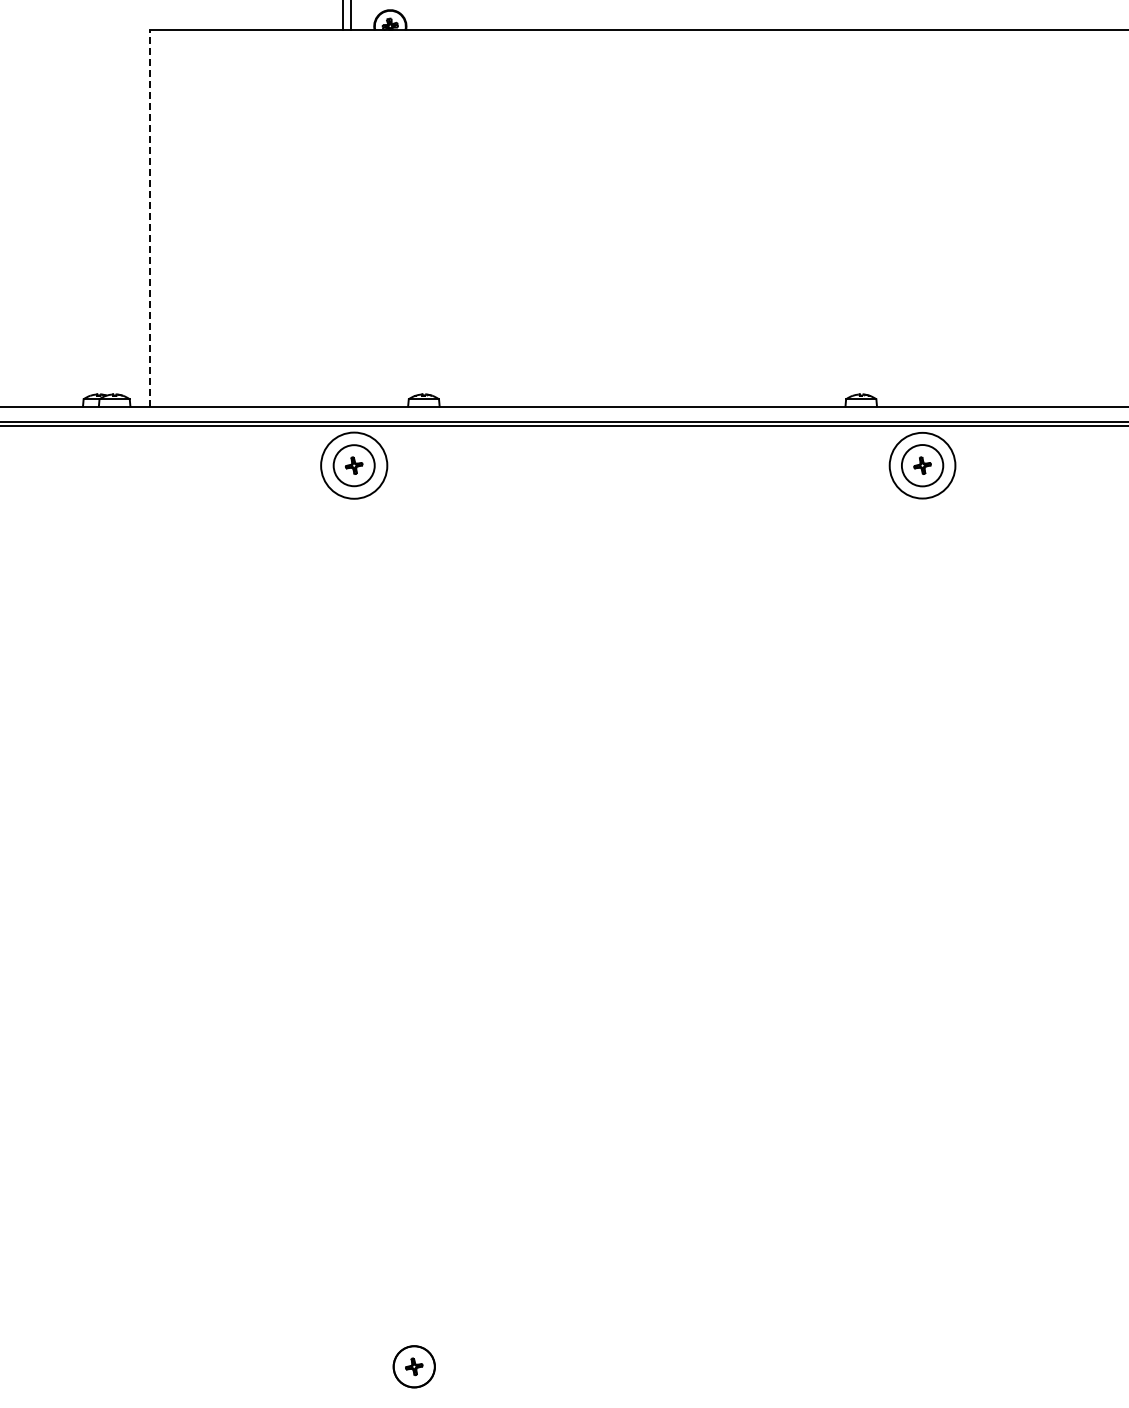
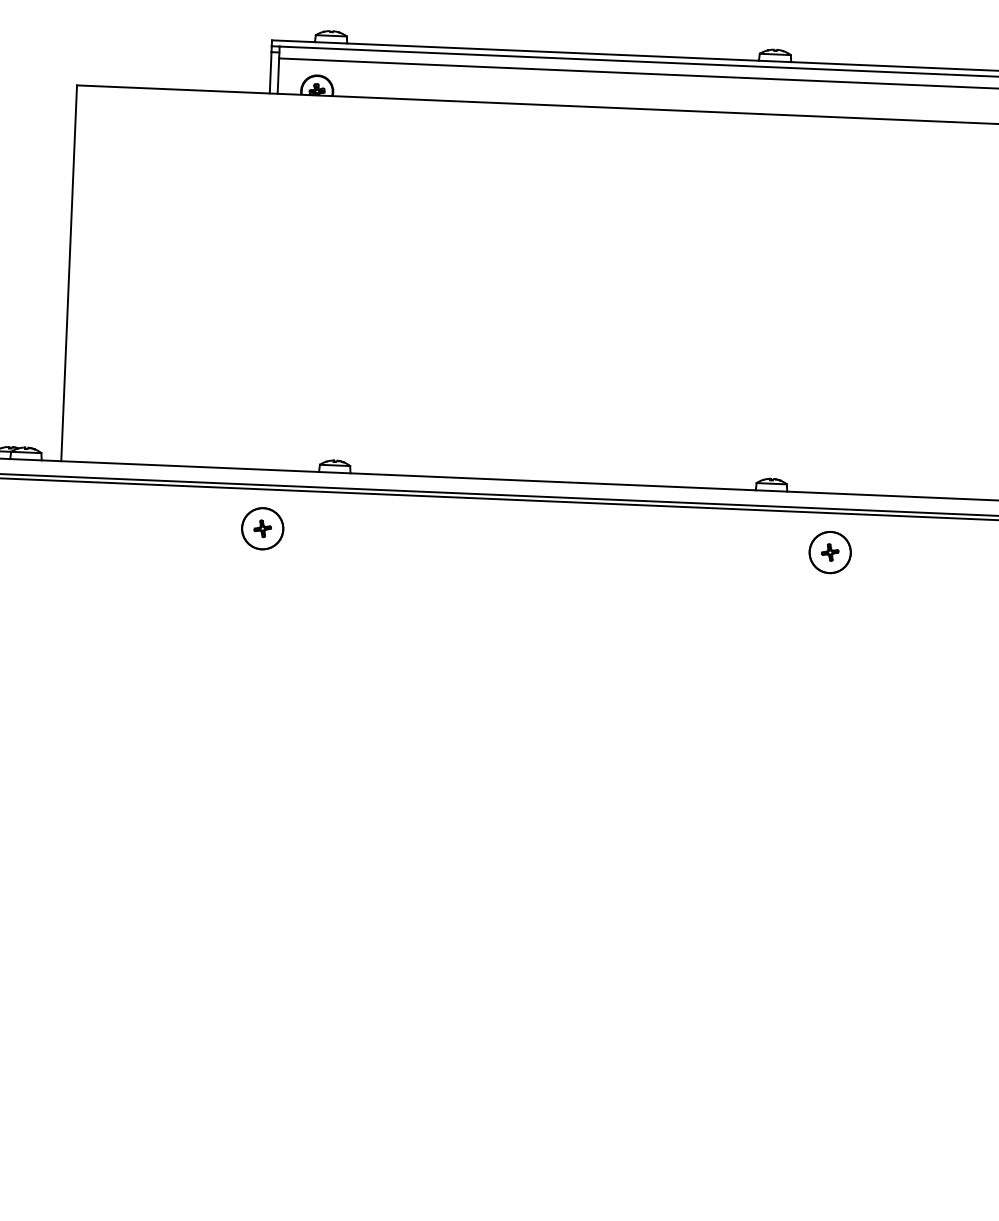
line: (150, 217) -> (69, 272), dashed -> solid
circle: (353, 465) -> (262, 528), size x0.62
circle: (922, 465) -> (830, 552), size x0.62

